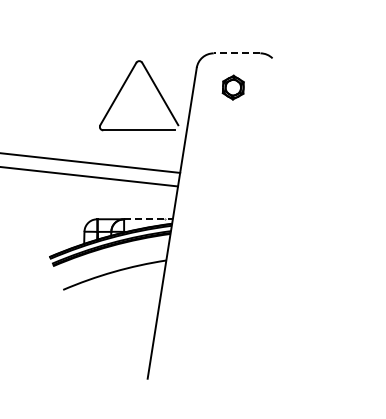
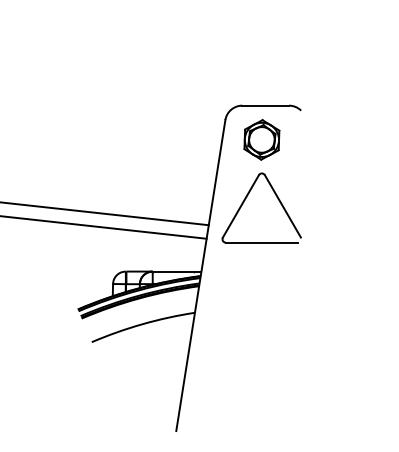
line: (236, 53) -> (265, 105), dashed -> solid
part: (124, 85) -> (247, 197), moved
part: (232, 87) -> (261, 139), size x1.67
line: (148, 219) -> (177, 271), dashed -> solid

